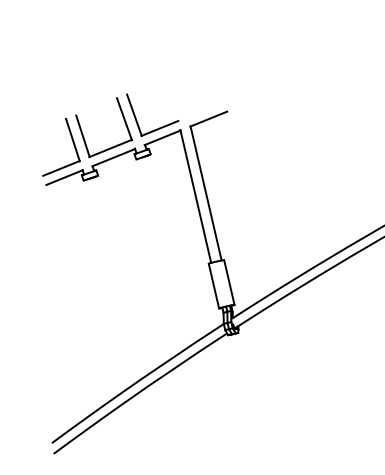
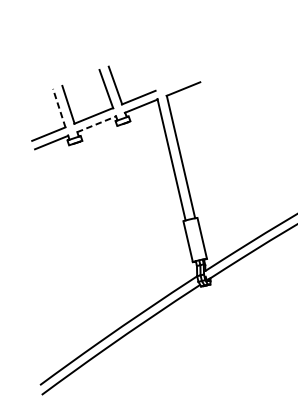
line: (72, 139) -> (58, 107), solid -> dashed
line: (114, 157) -> (97, 124), solid -> dashed

